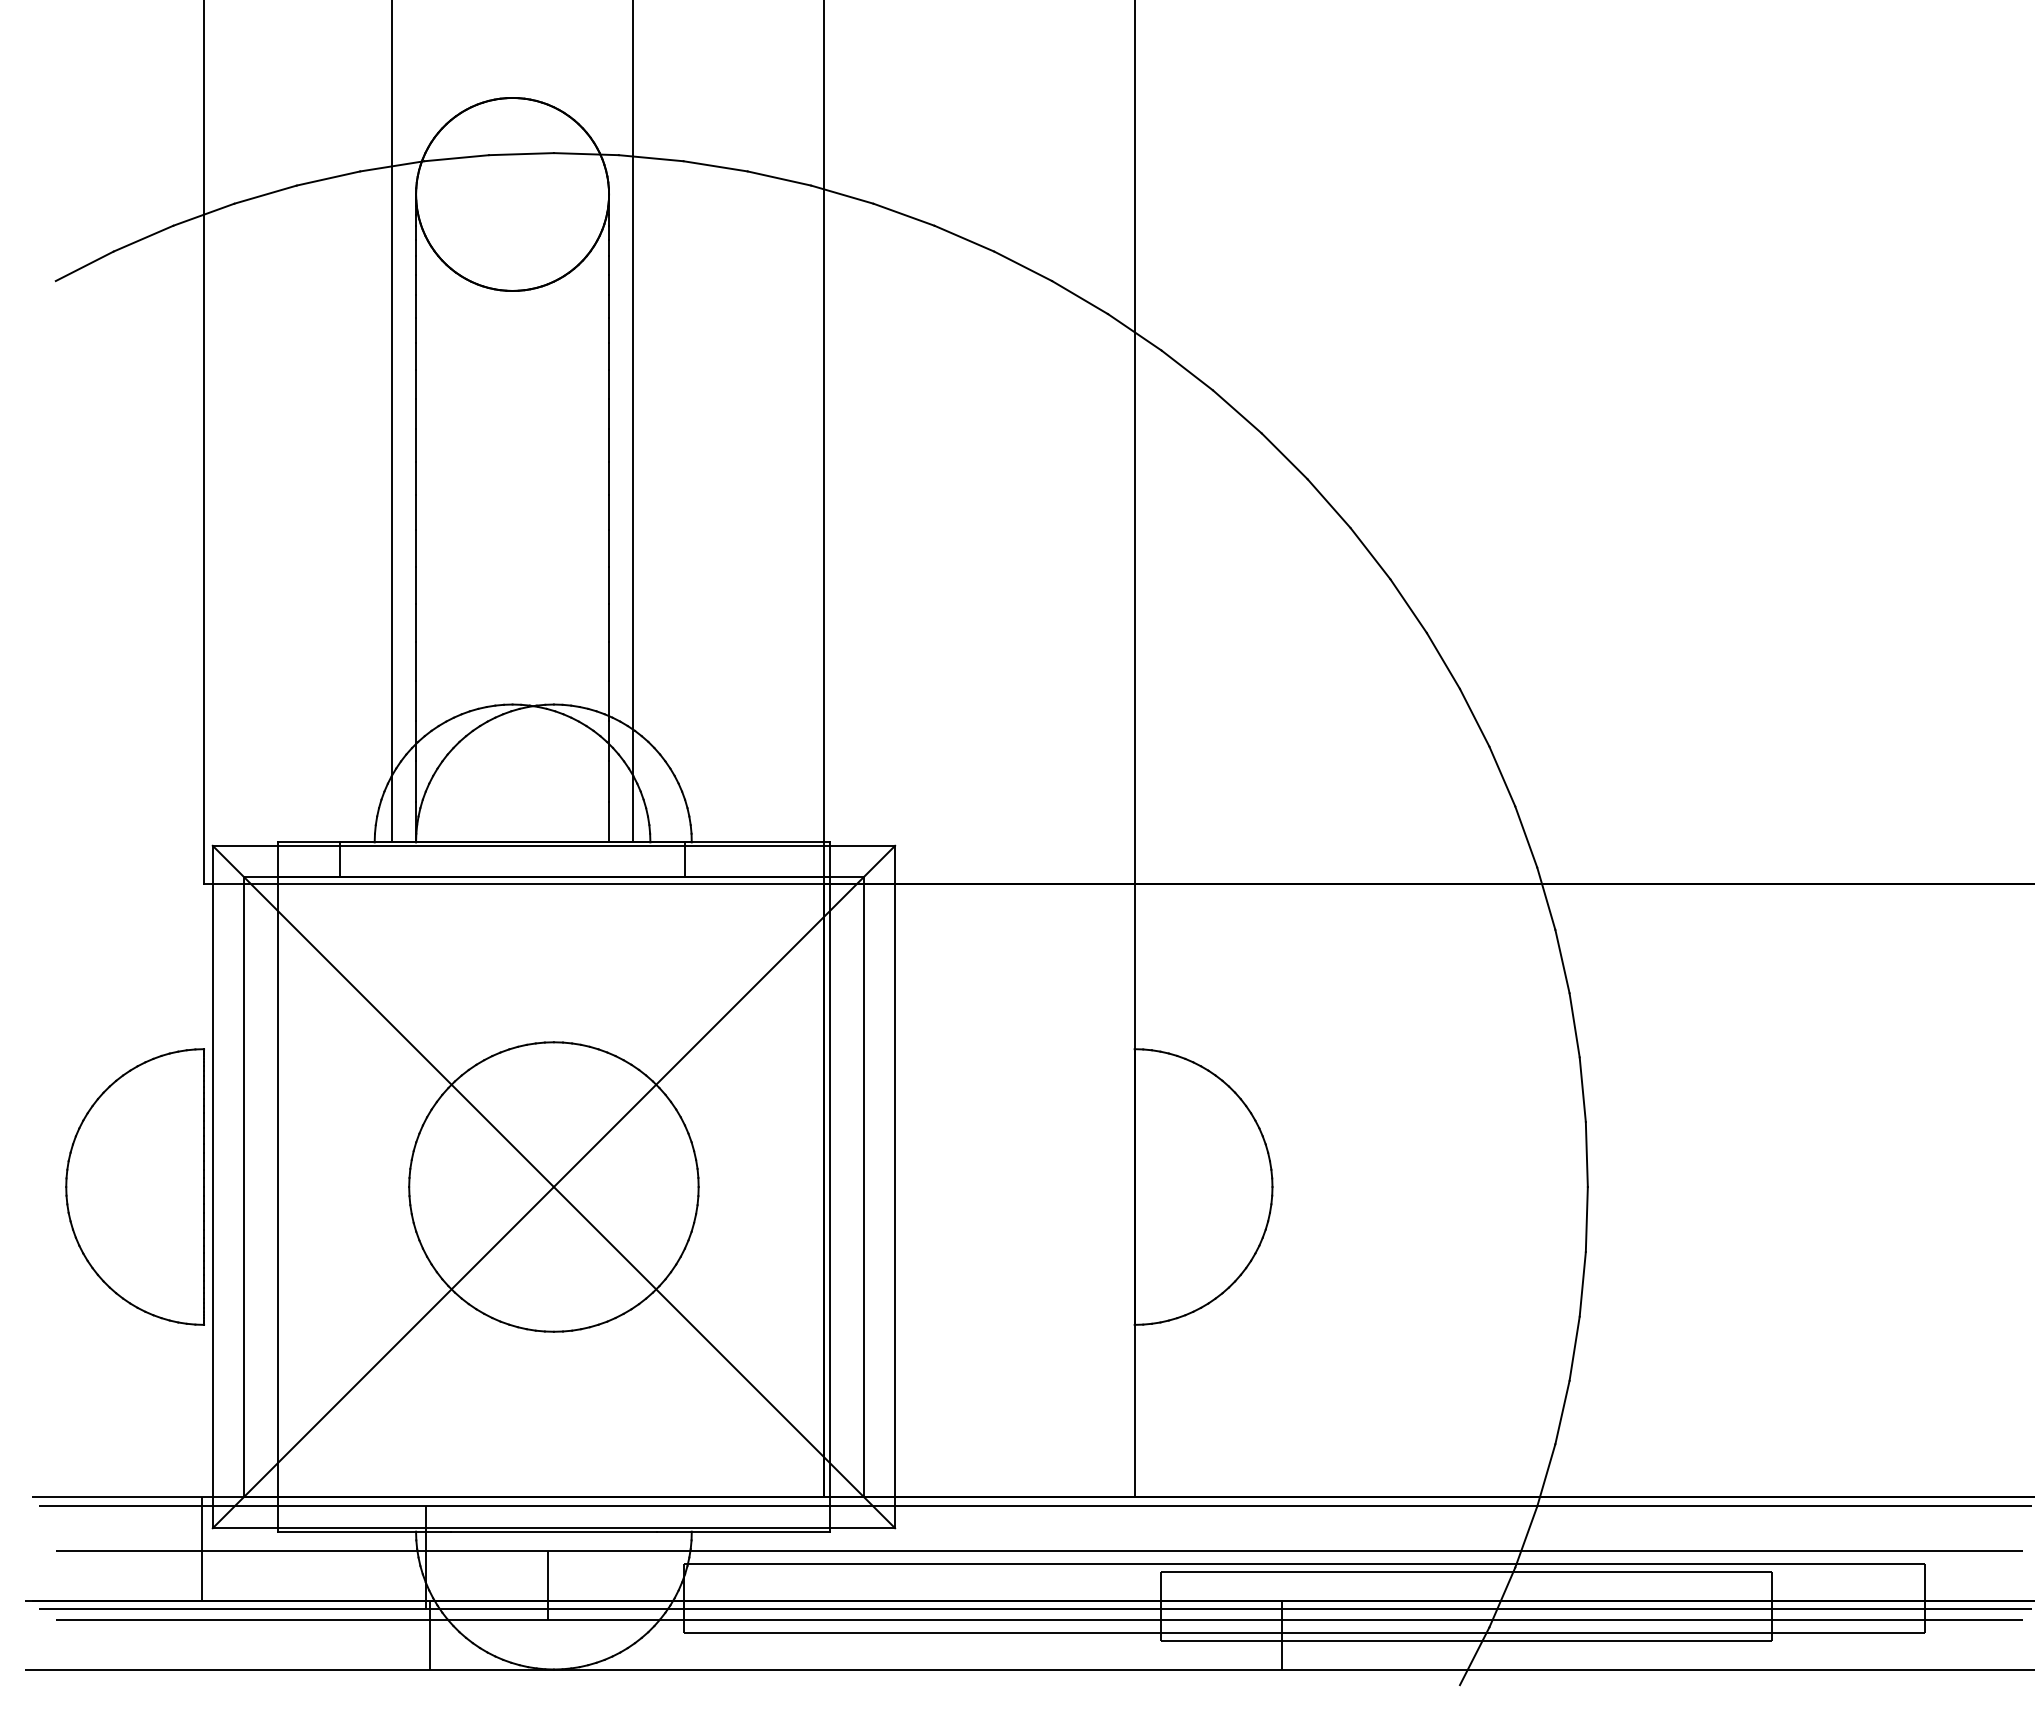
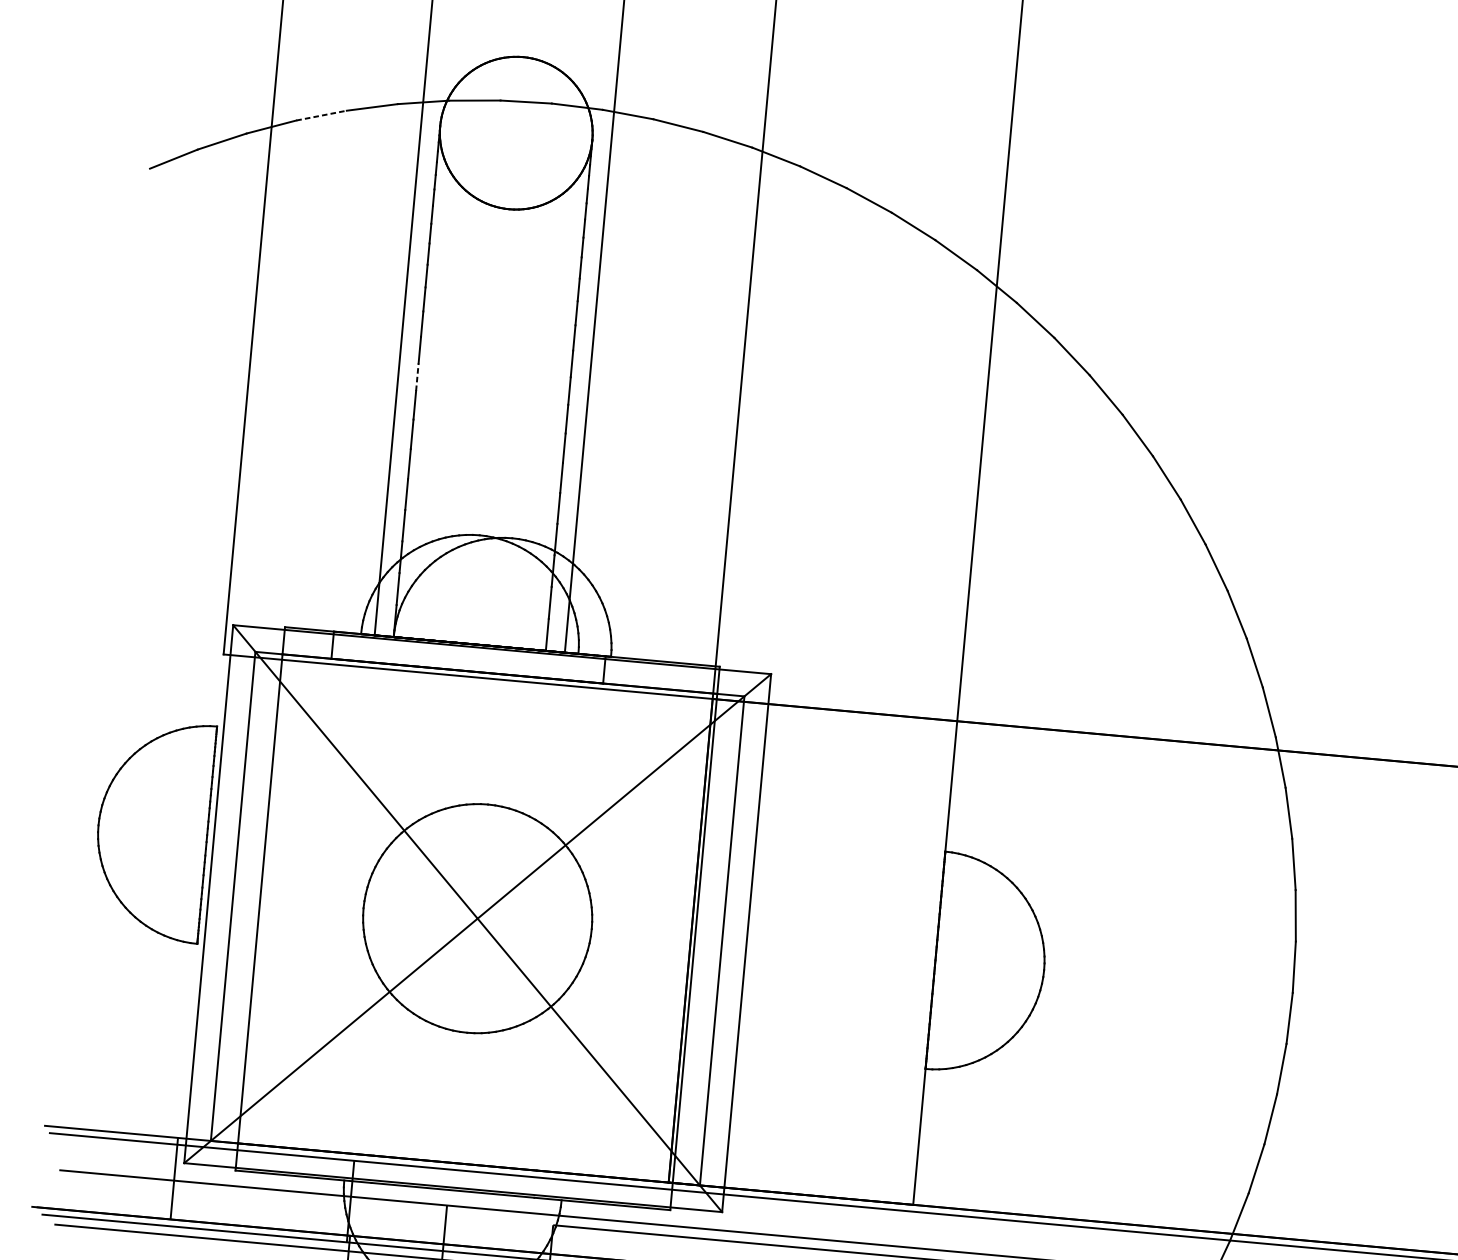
line: (266, 194) -> (322, 115), solid -> dashed
line: (416, 512) -> (417, 377), solid -> dashed
part: (134, 1186) -> (152, 829), moved

